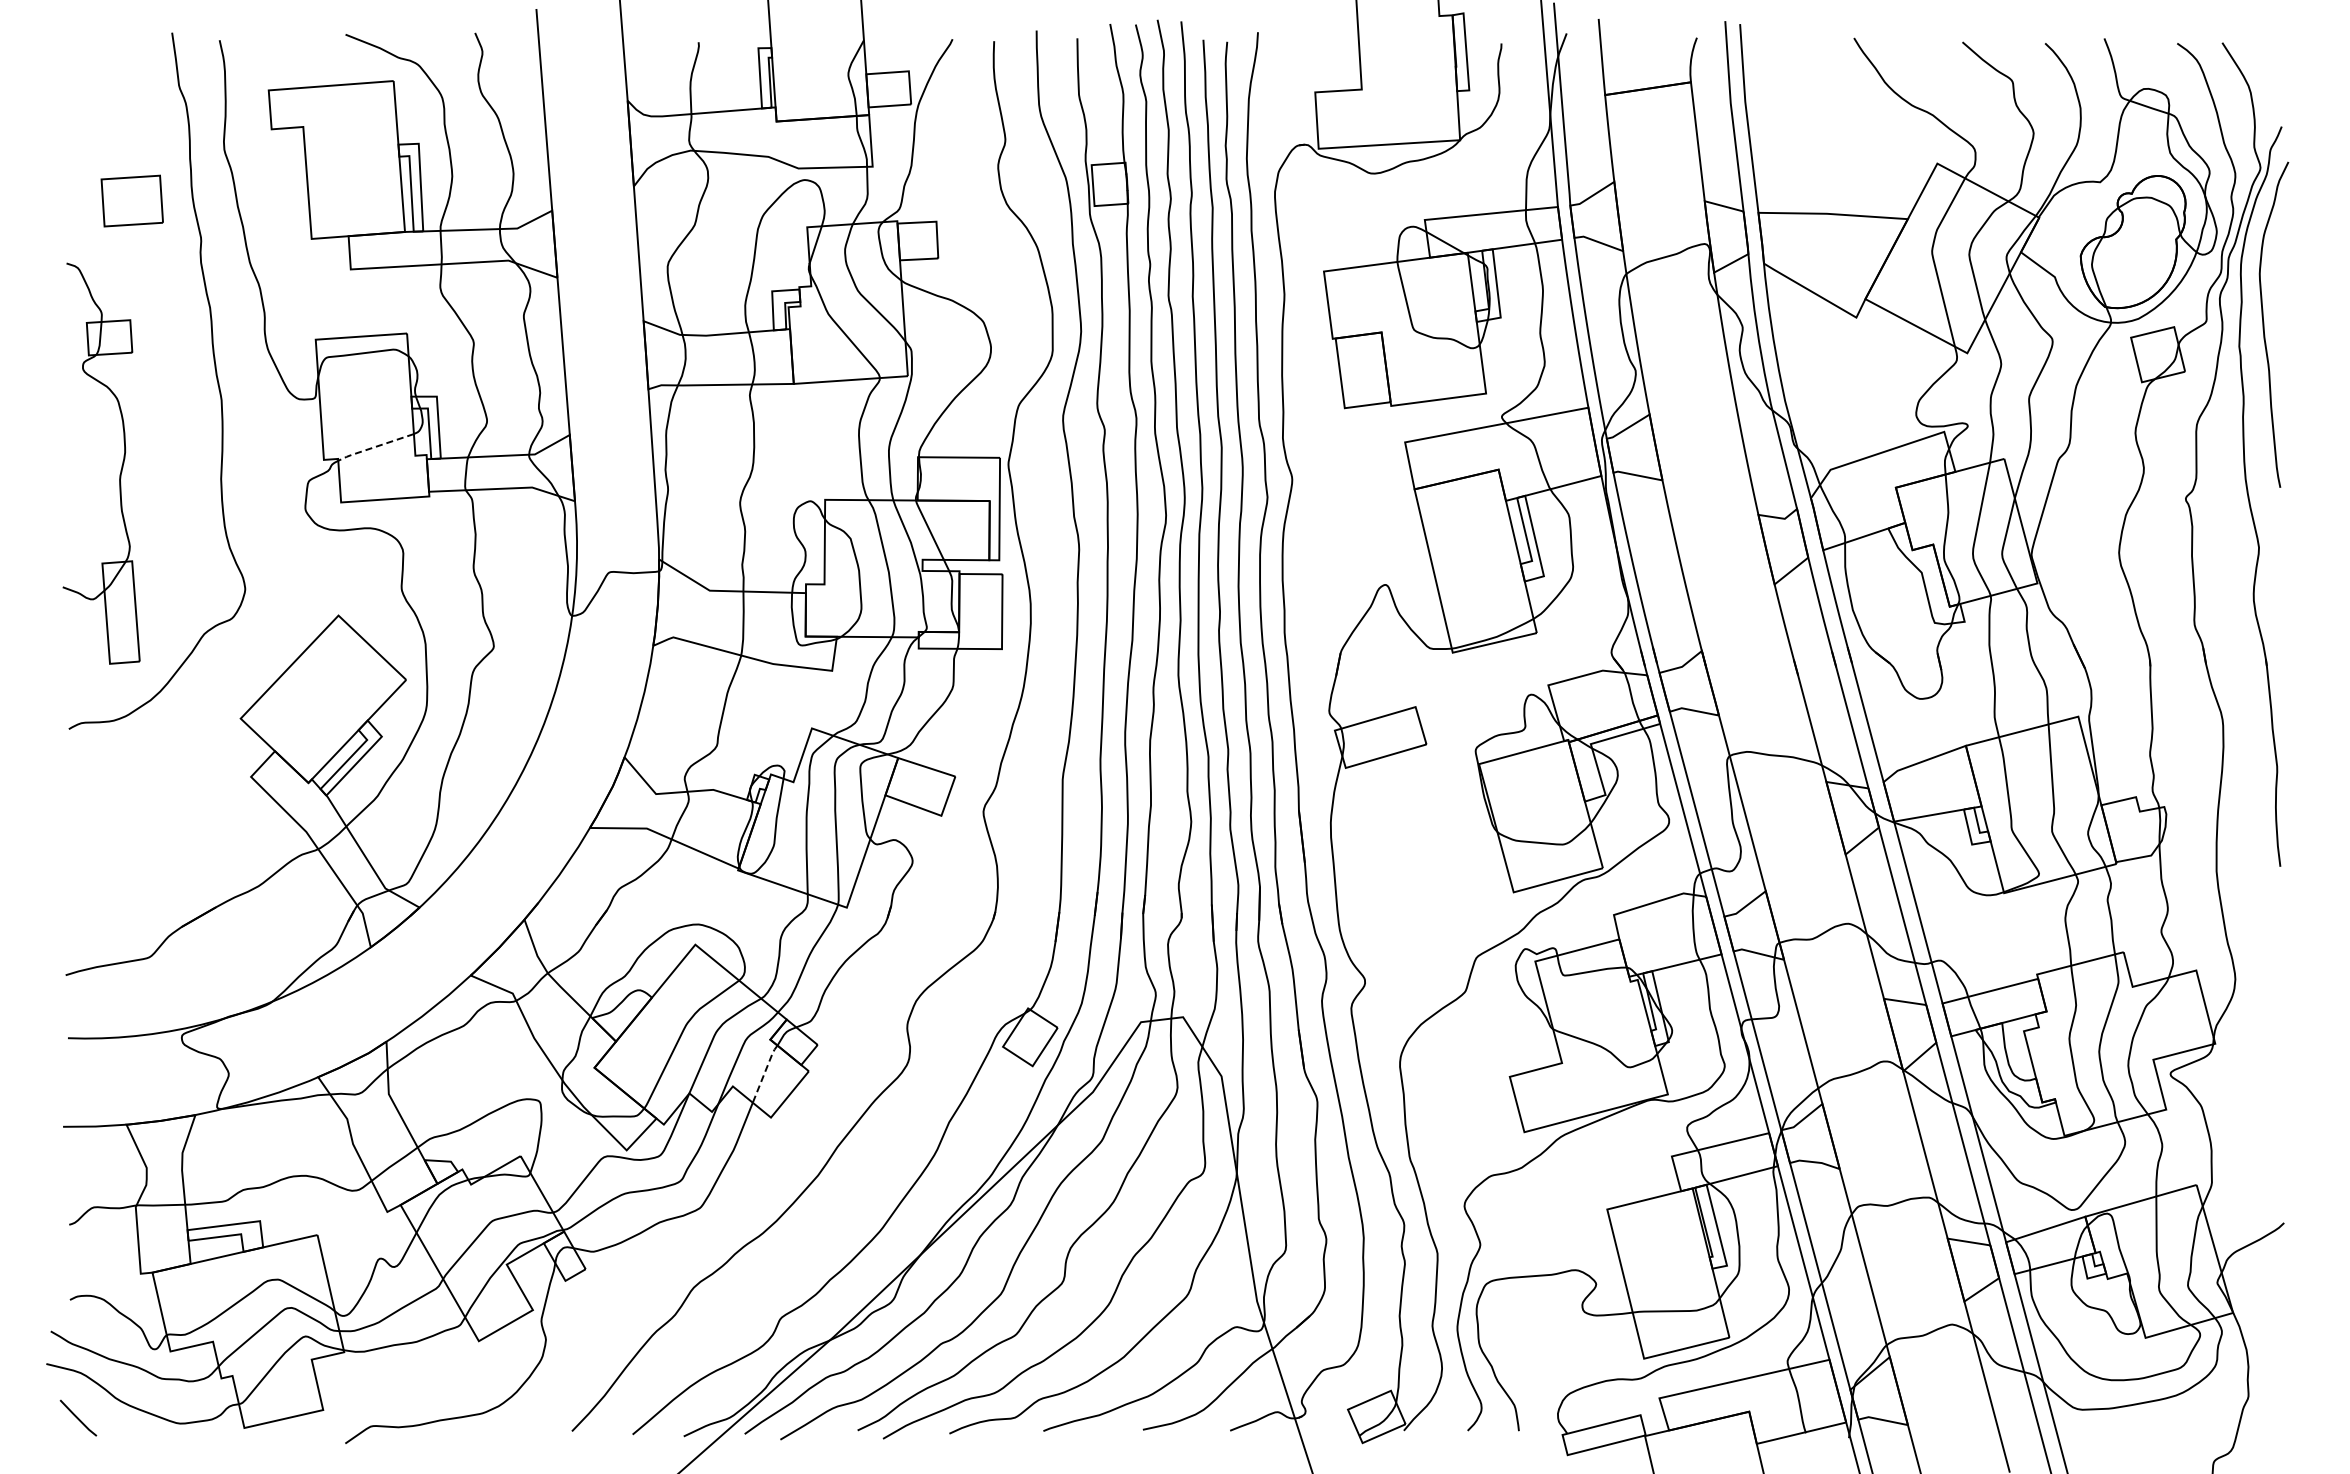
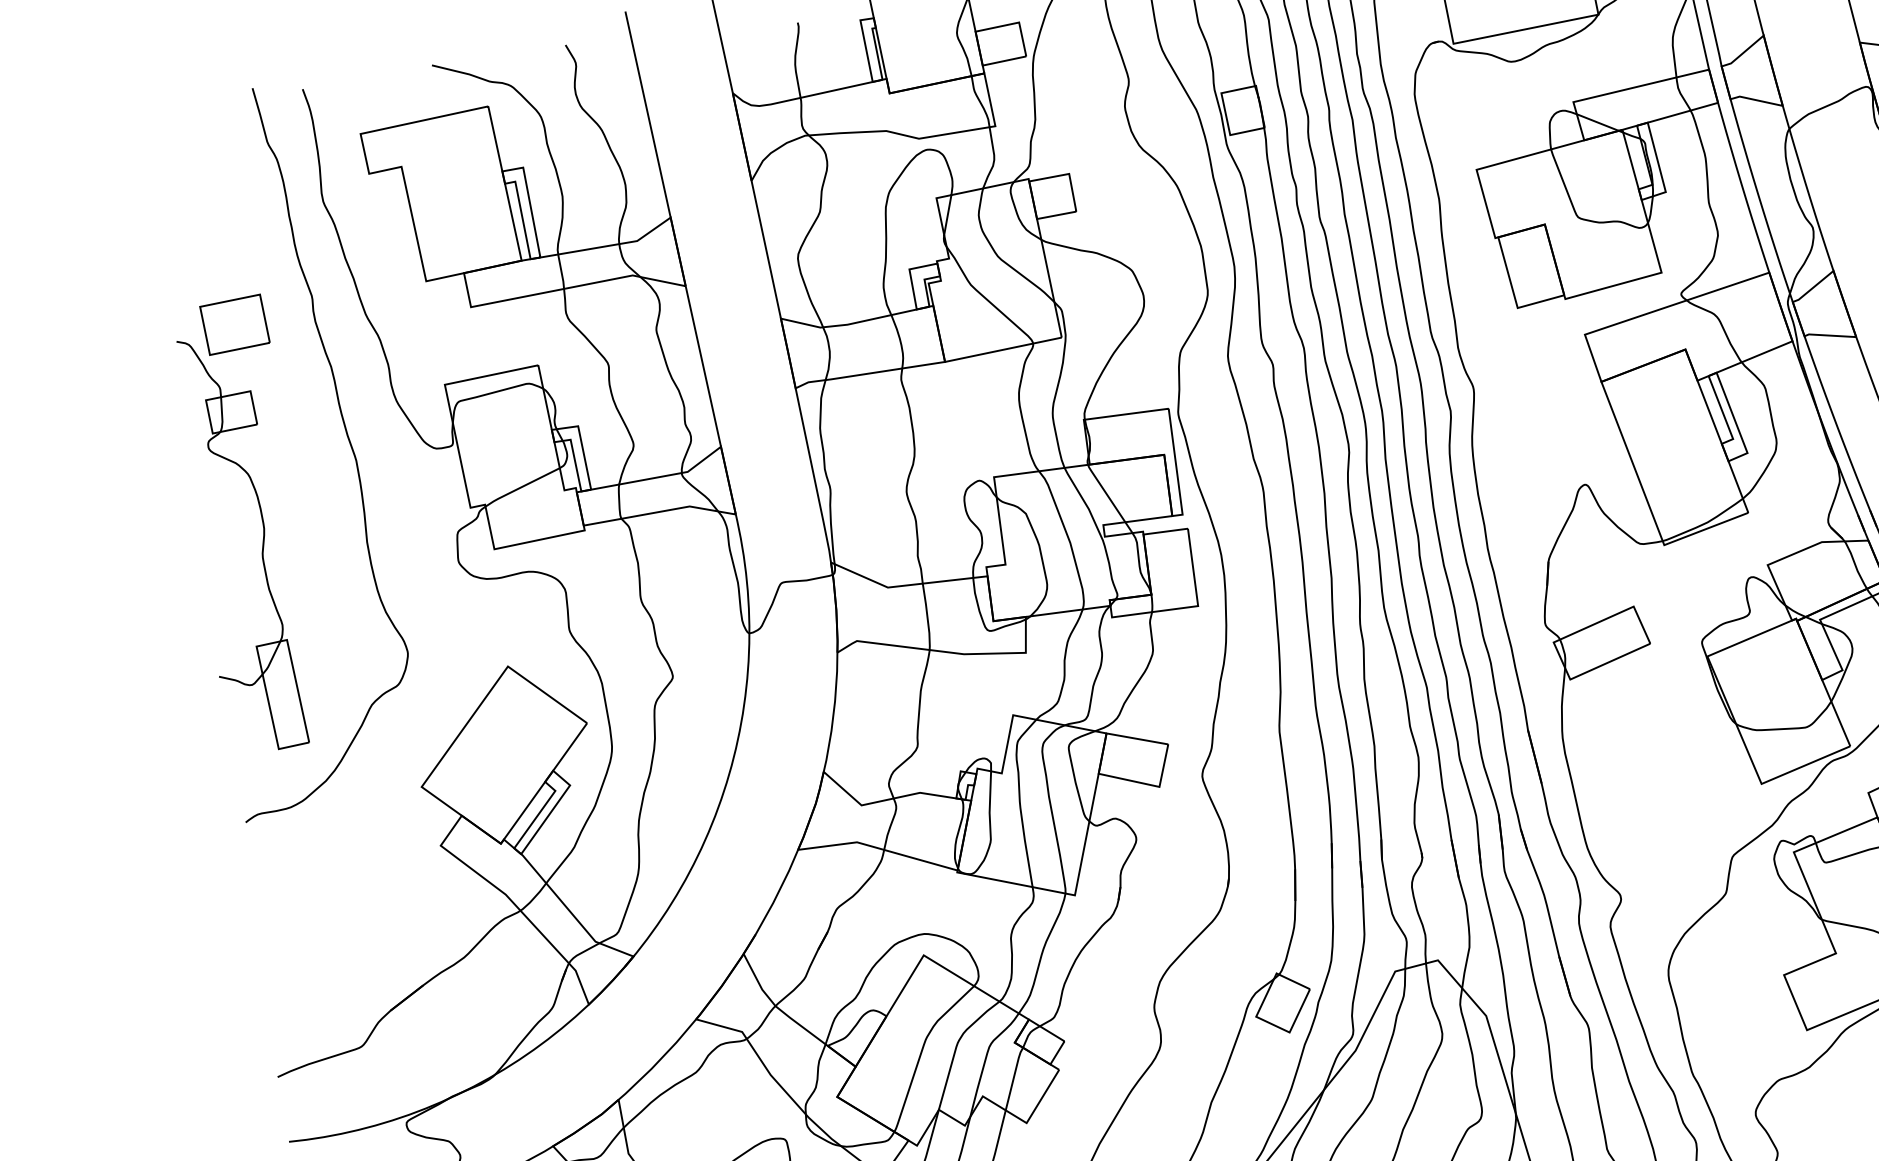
part: (131, 200) -> (234, 324), moved
line: (374, 447) -> (521, 487), dashed -> solid
line: (765, 1072) -> (1014, 1077), dashed -> solid

